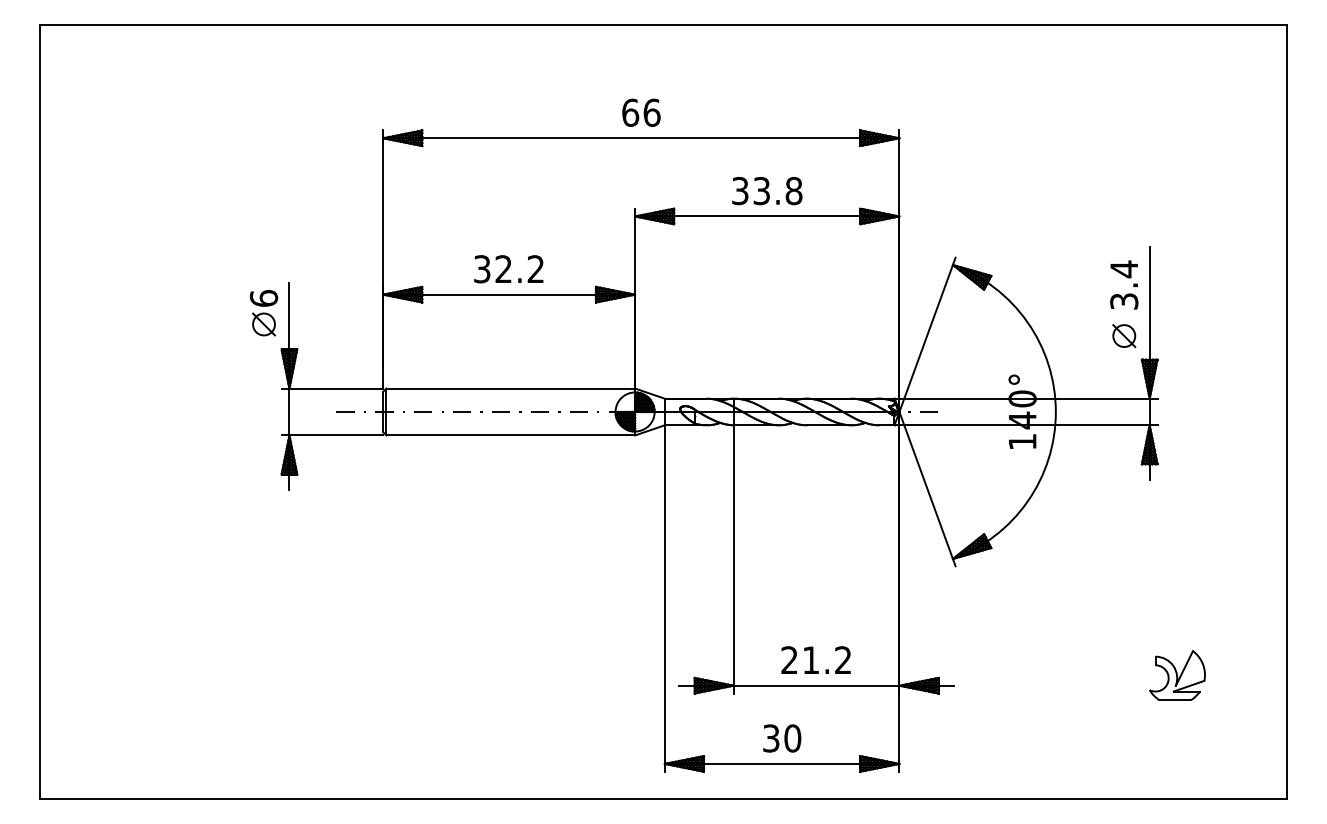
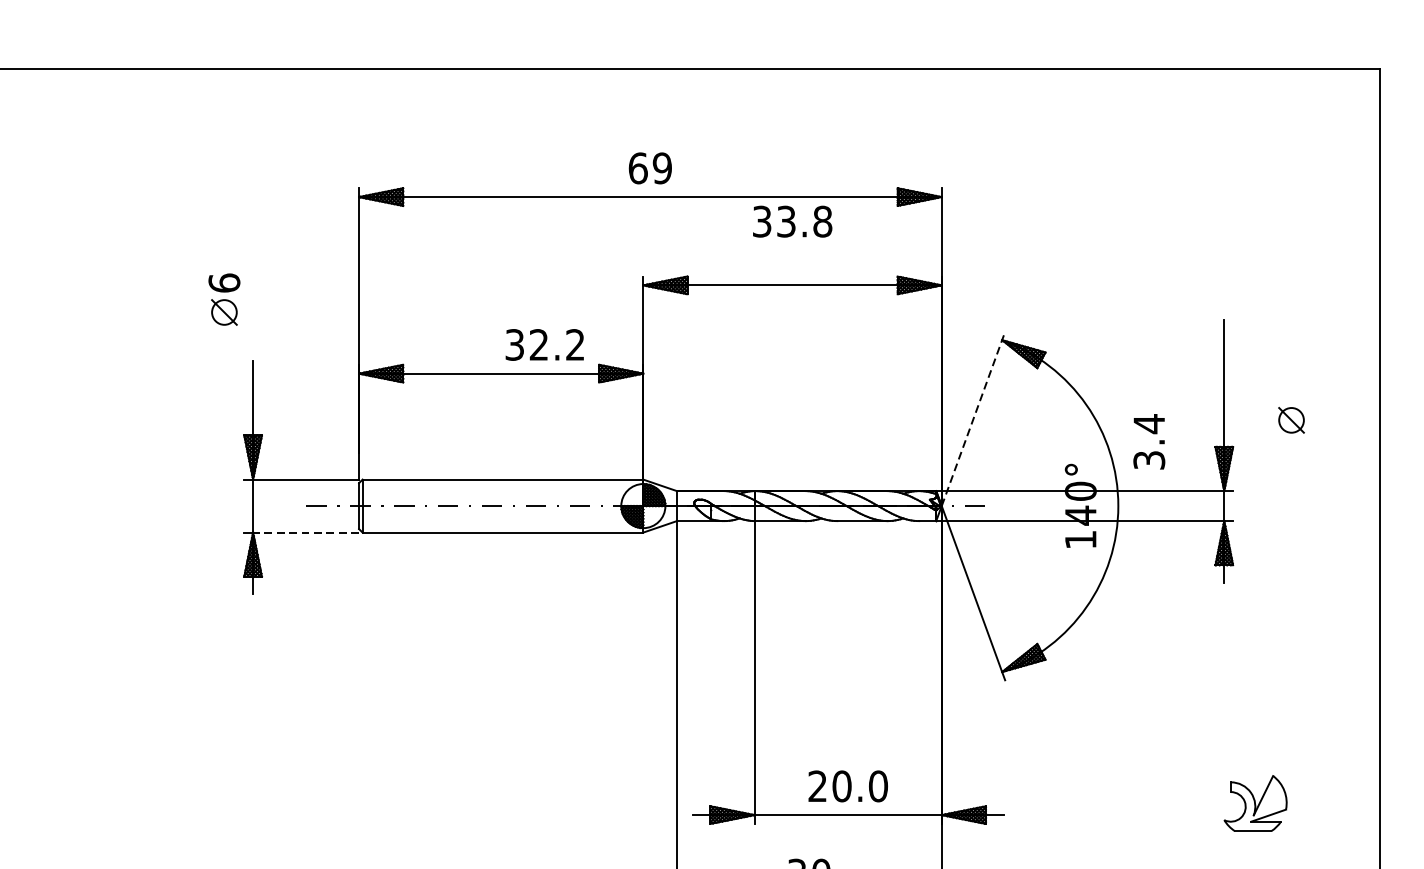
text: (651, 112) -> (661, 168), 66 -> 69
text: (767, 191) -> (792, 222), moved
text: (508, 269) -> (544, 345), moved
text: (1124, 284) -> (1149, 441), moved
part: (263, 313) -> (223, 300), moved
line: (927, 334) -> (973, 418), solid -> dashed
part: (1124, 336) -> (1291, 420), moved
line: (336, 435) -> (306, 532), solid -> dashed
text: (826, 660) -> (859, 786), 21.2 -> 20.0

